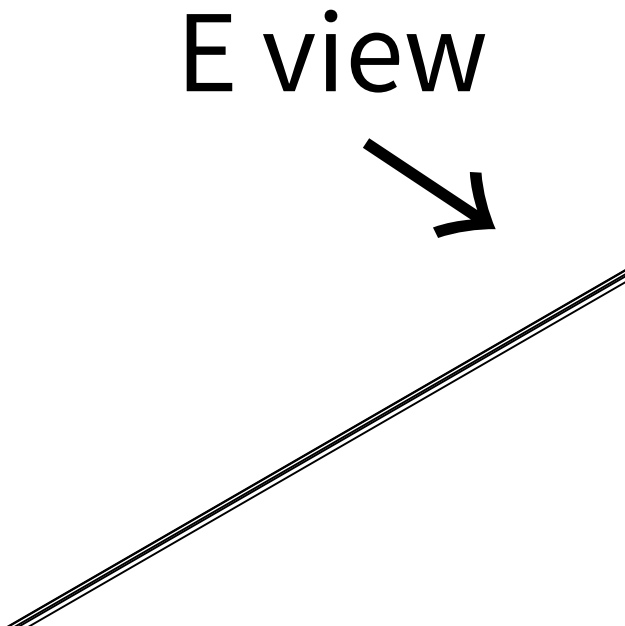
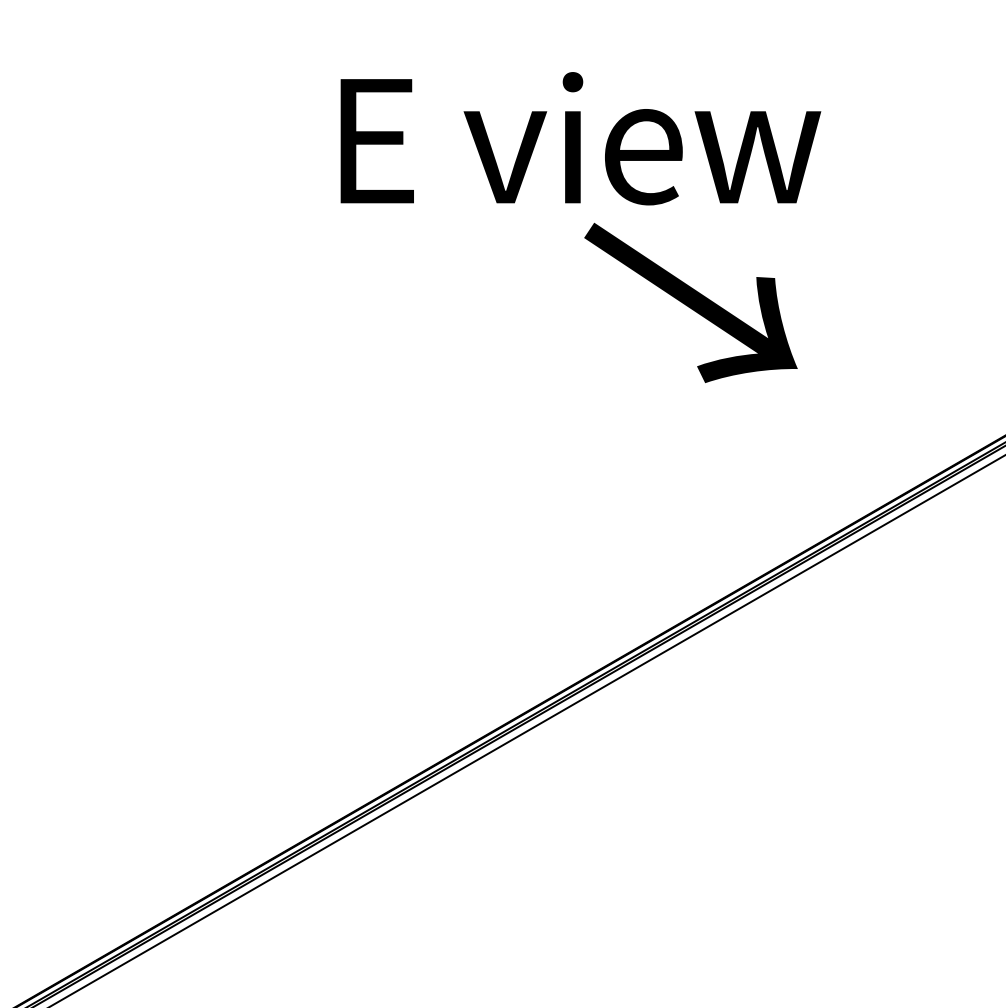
text: (335, 50) -> (580, 137), moved

